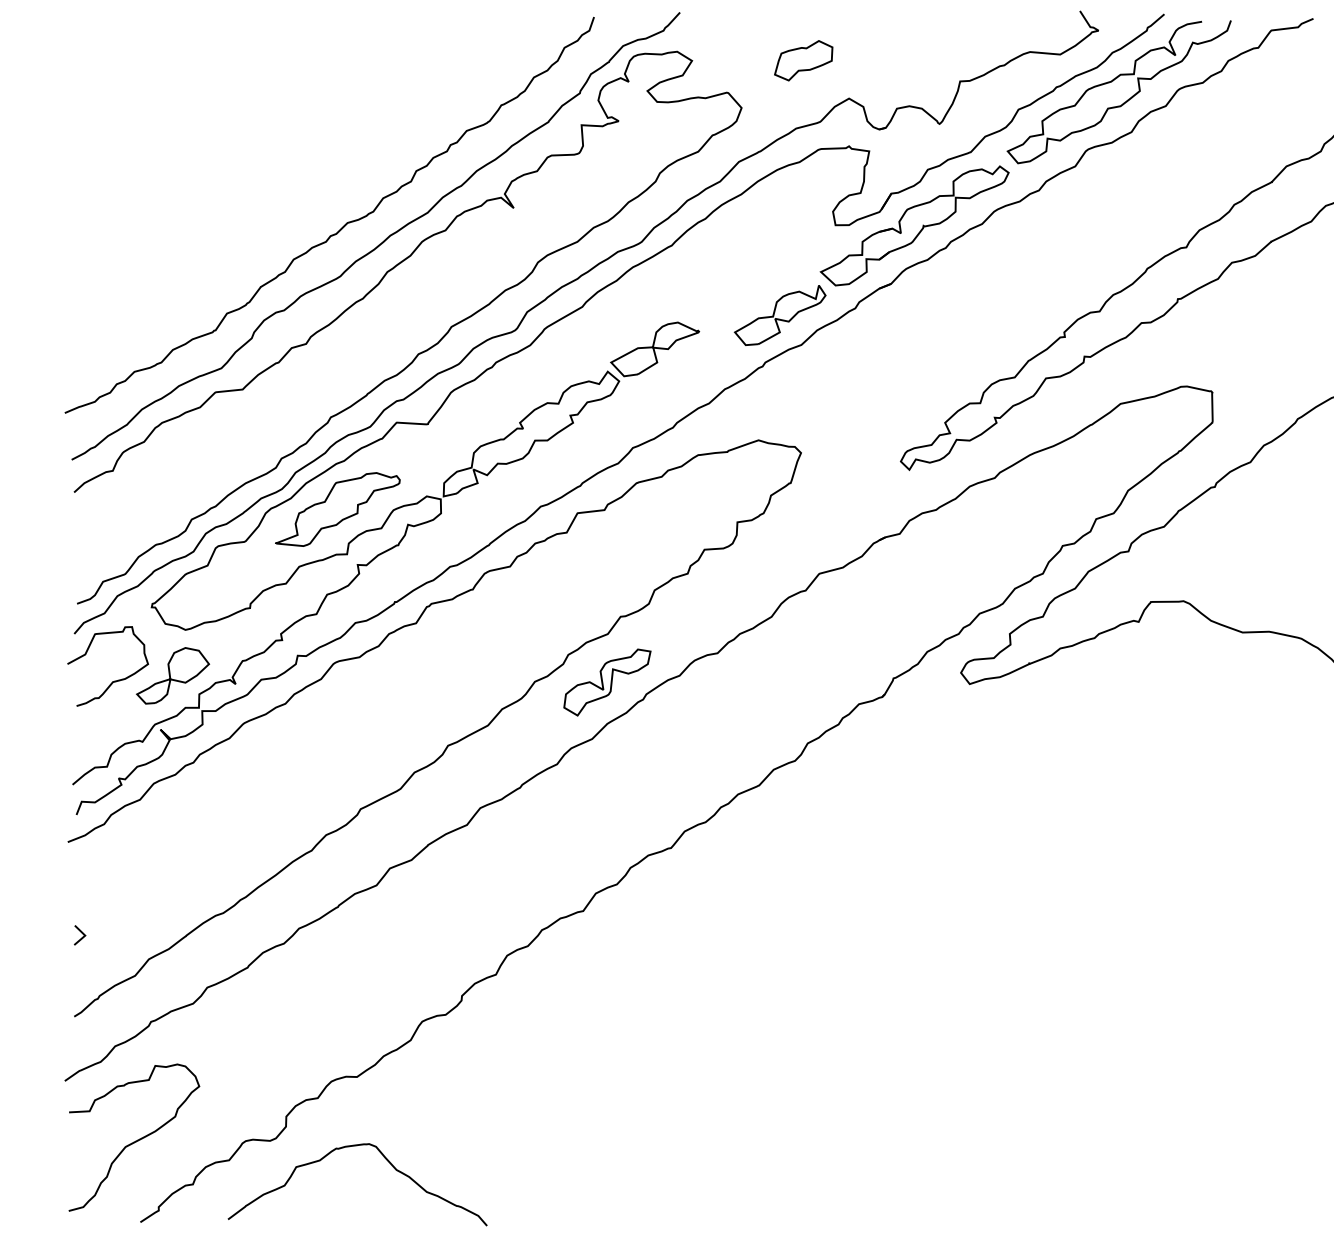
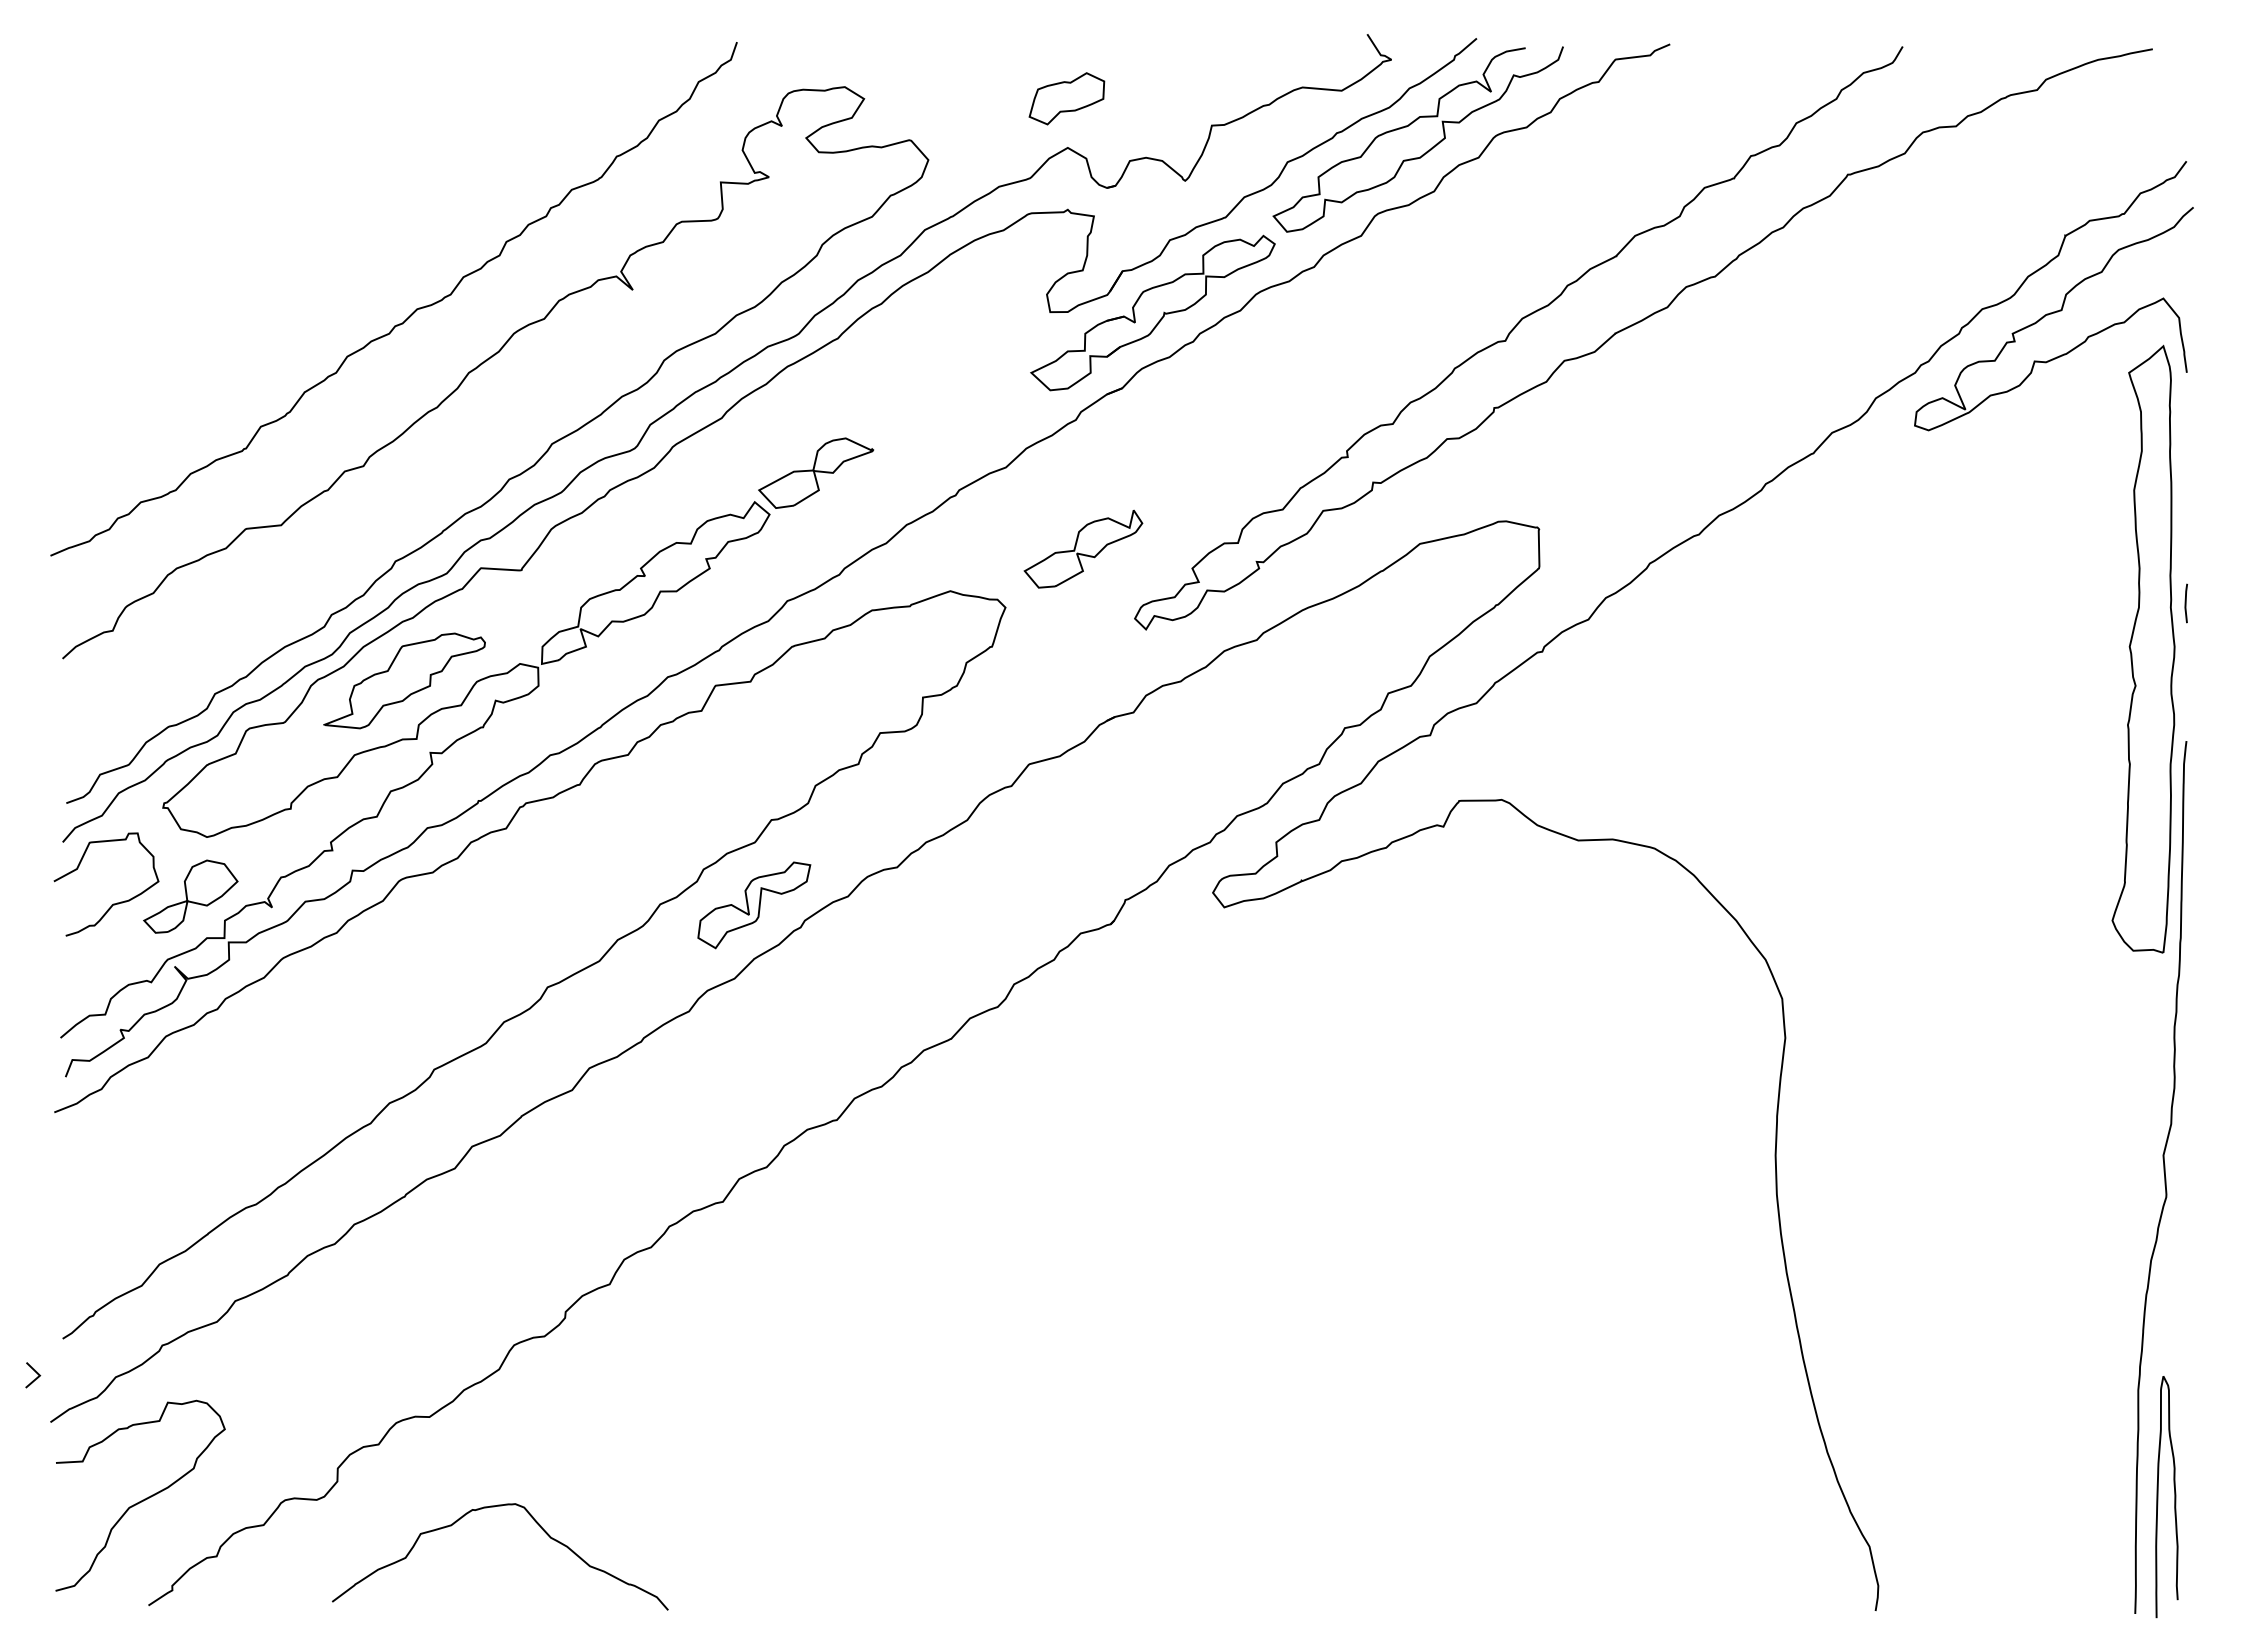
part: (803, 60) -> (1066, 98), moved
curve: (382, 241) -> (462, 333), removed
part: (780, 314) -> (1083, 548), moved
line: (81, 933) -> (35, 1372), moved
curve: (384, 1157) -> (534, 1521), moved

